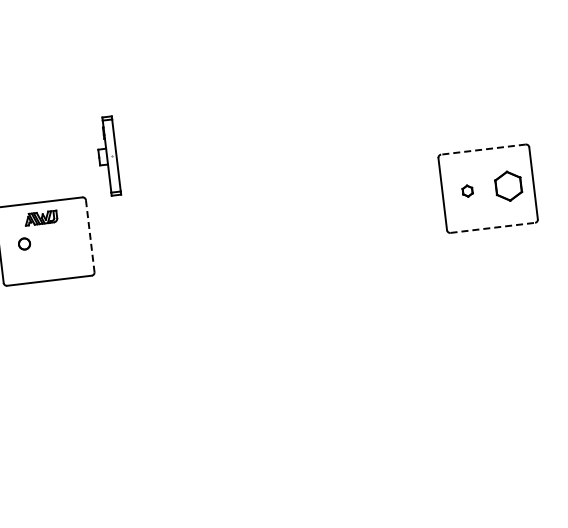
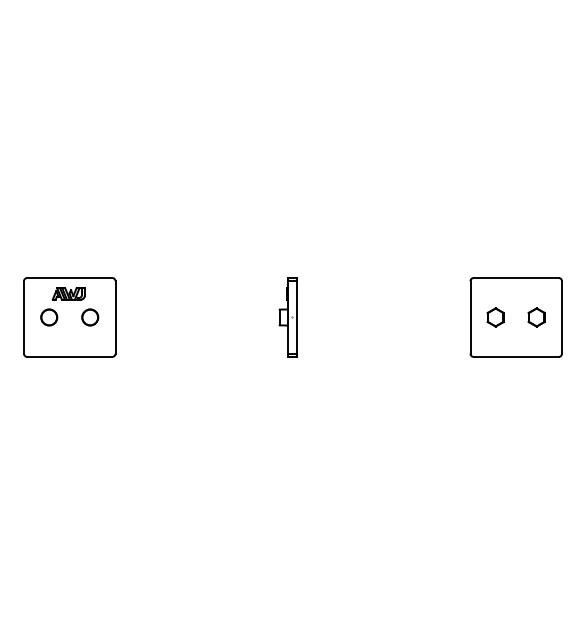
line: (483, 149) -> (516, 278), dashed -> solid
part: (106, 156) -> (287, 317), moved
part: (508, 186) -> (536, 317), size x0.62
part: (467, 191) -> (495, 317), size x1.67
line: (493, 227) -> (516, 356), dashed -> solid
line: (90, 236) -> (115, 317), dashed -> solid
circle: (65, 239) -> (90, 317), added
circle: (24, 244) -> (49, 317), size x1.43

